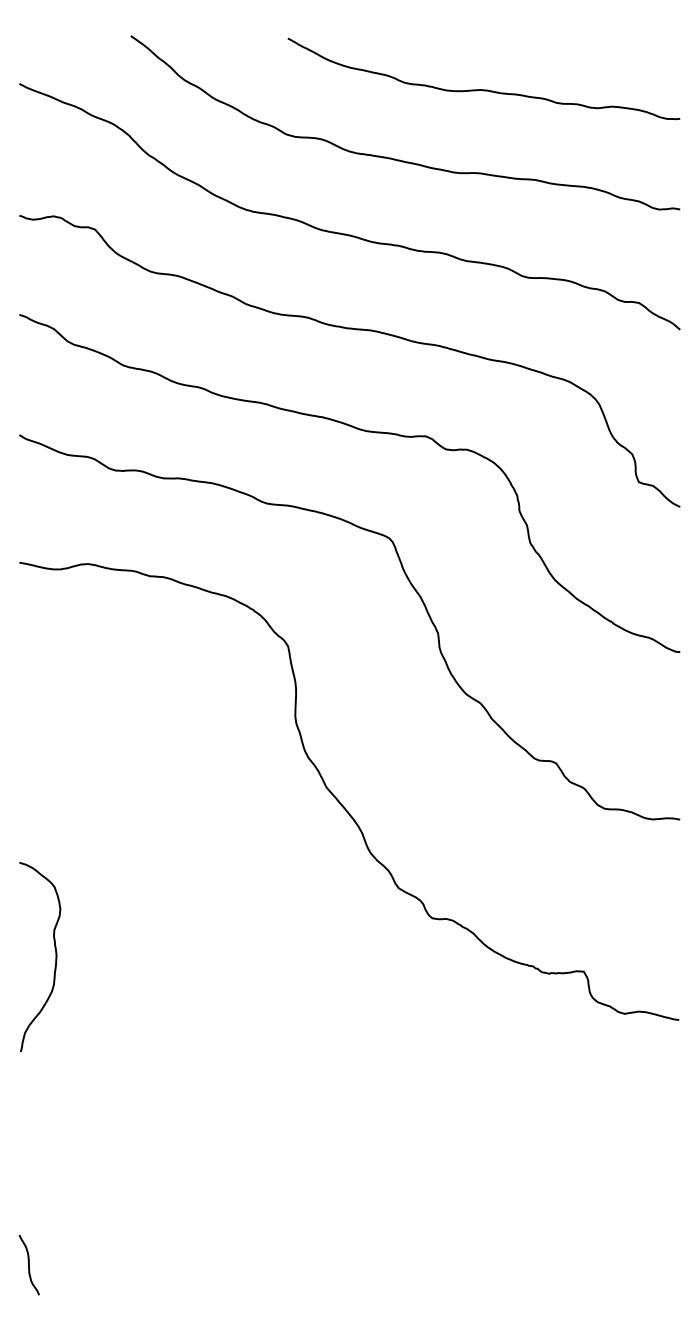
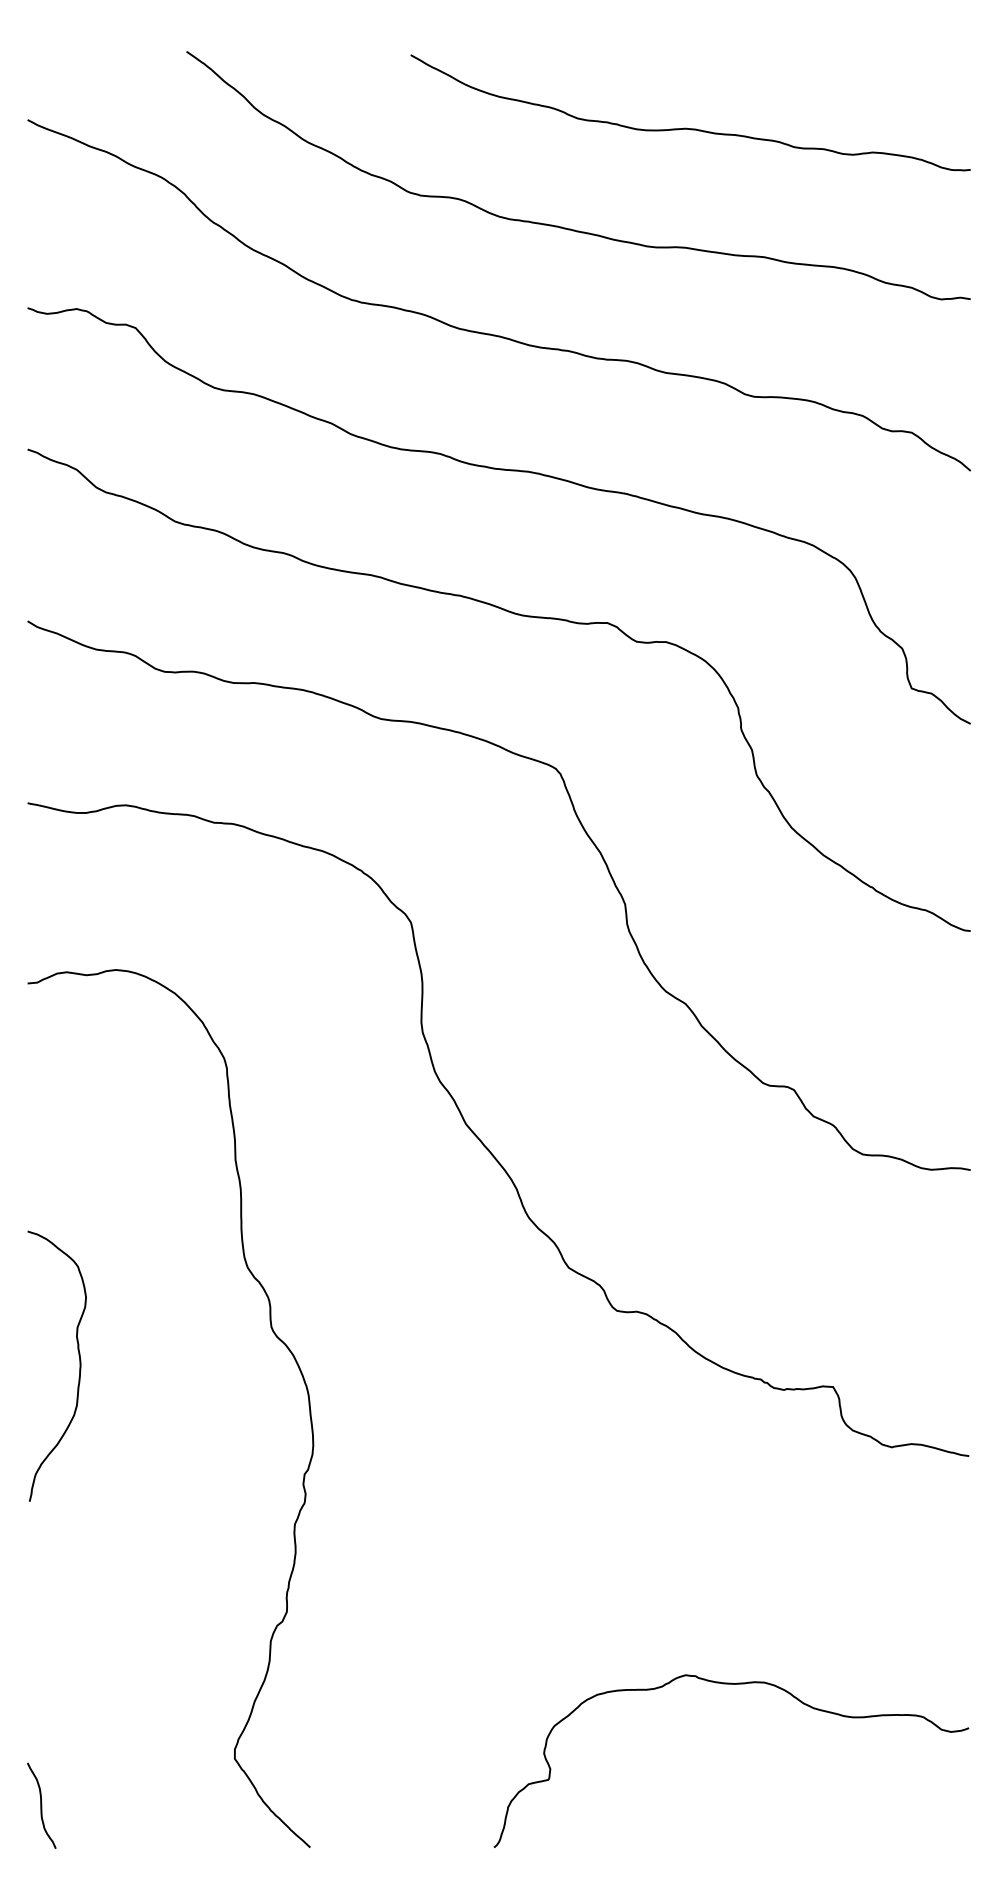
curve: (193, 936) -> (275, 1336), added
curve: (512, 1180) -> (731, 1684), added

